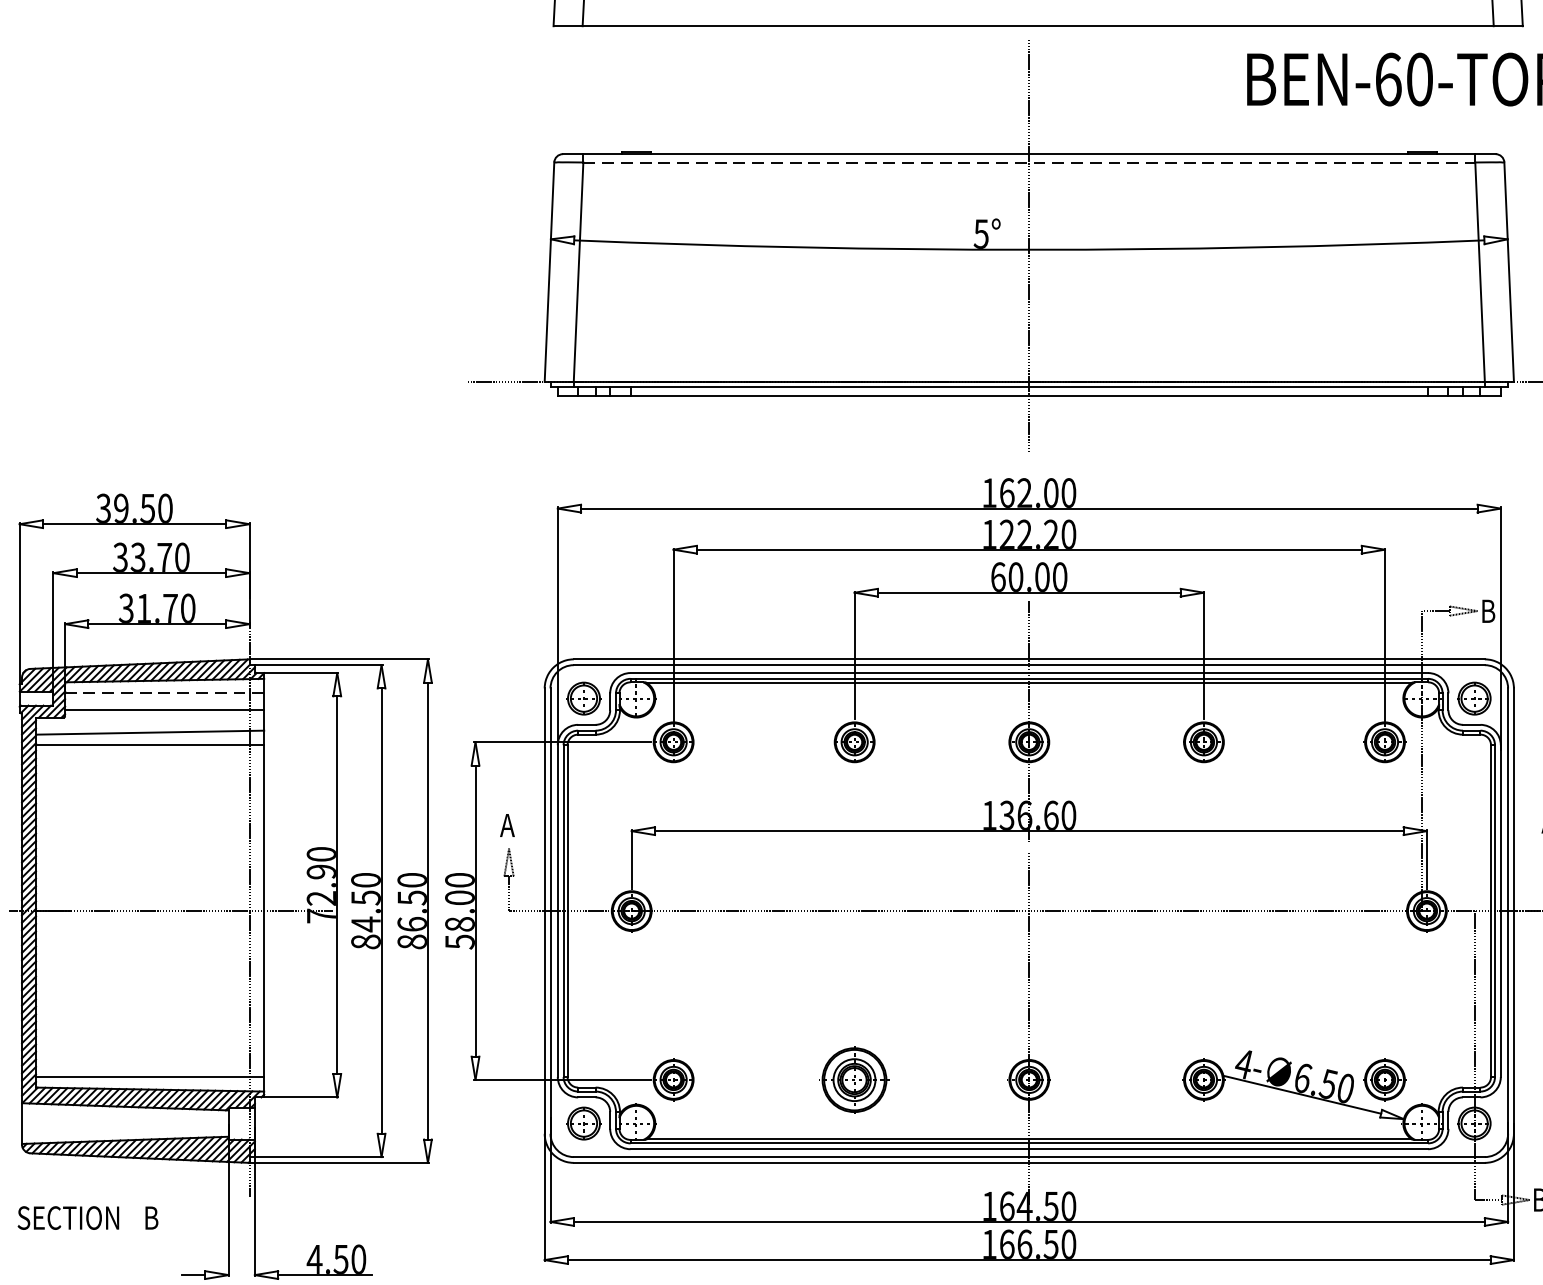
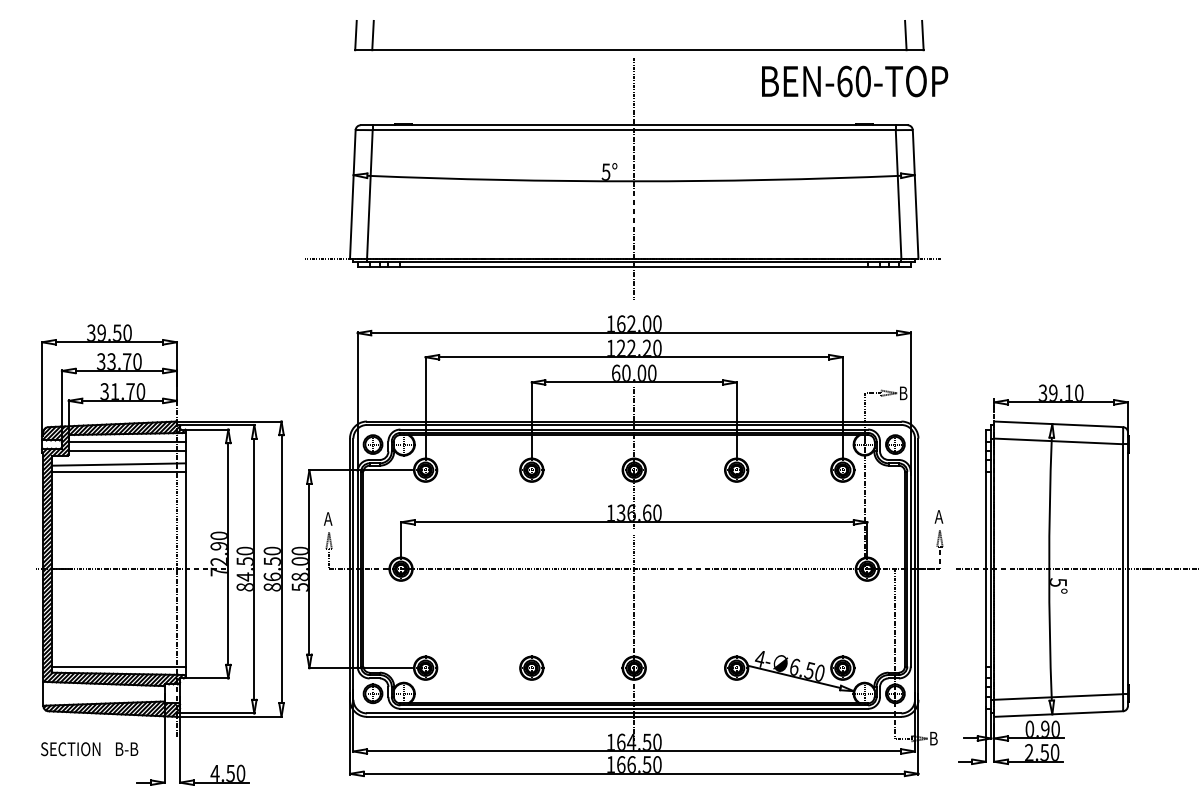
line: (1029, 163) -> (634, 130), dashed -> solid
line: (163, 693) -> (126, 441), dashed -> solid
part: (854, 1078) -> (531, 667), size x0.62
text: (172, 1216) -> (131, 748), B -> B-B

